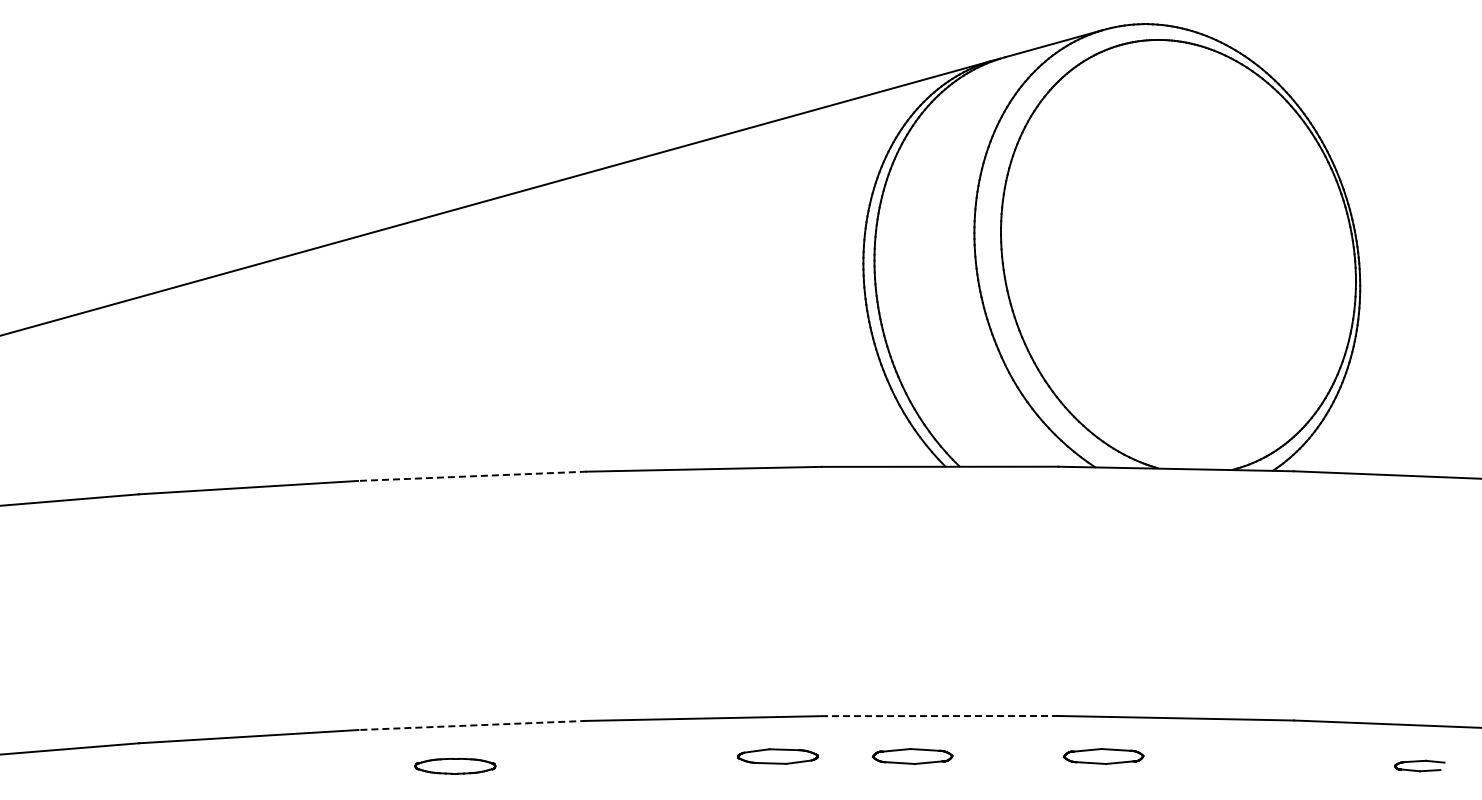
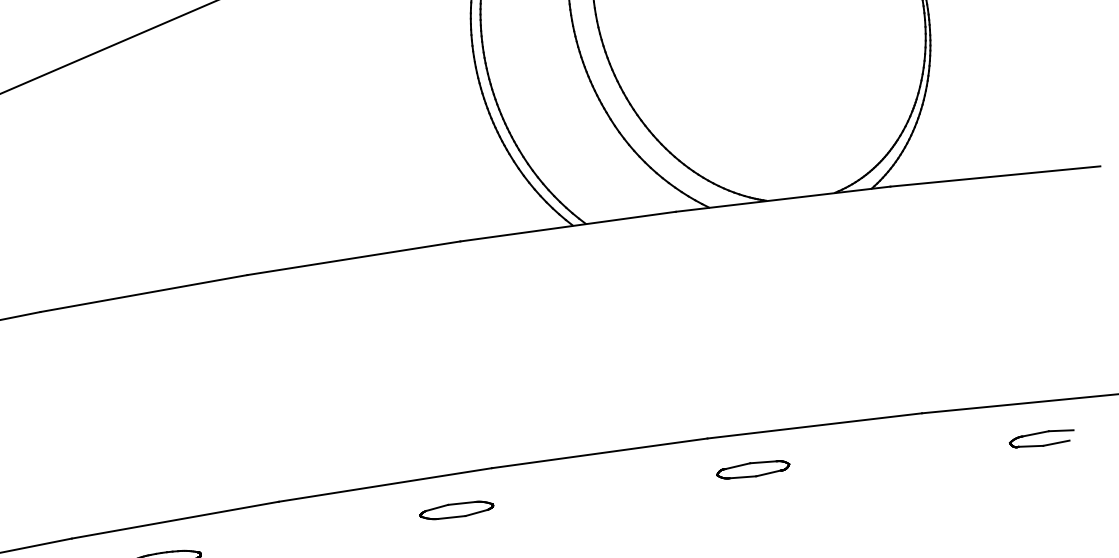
line: (471, 476) -> (143, 293), dashed -> solid
line: (940, 716) -> (599, 453), dashed -> solid
line: (472, 725) -> (175, 520), dashed -> solid
part: (912, 756) -> (579, 493), removed
part: (1419, 765) -> (1041, 438), size x1.43

